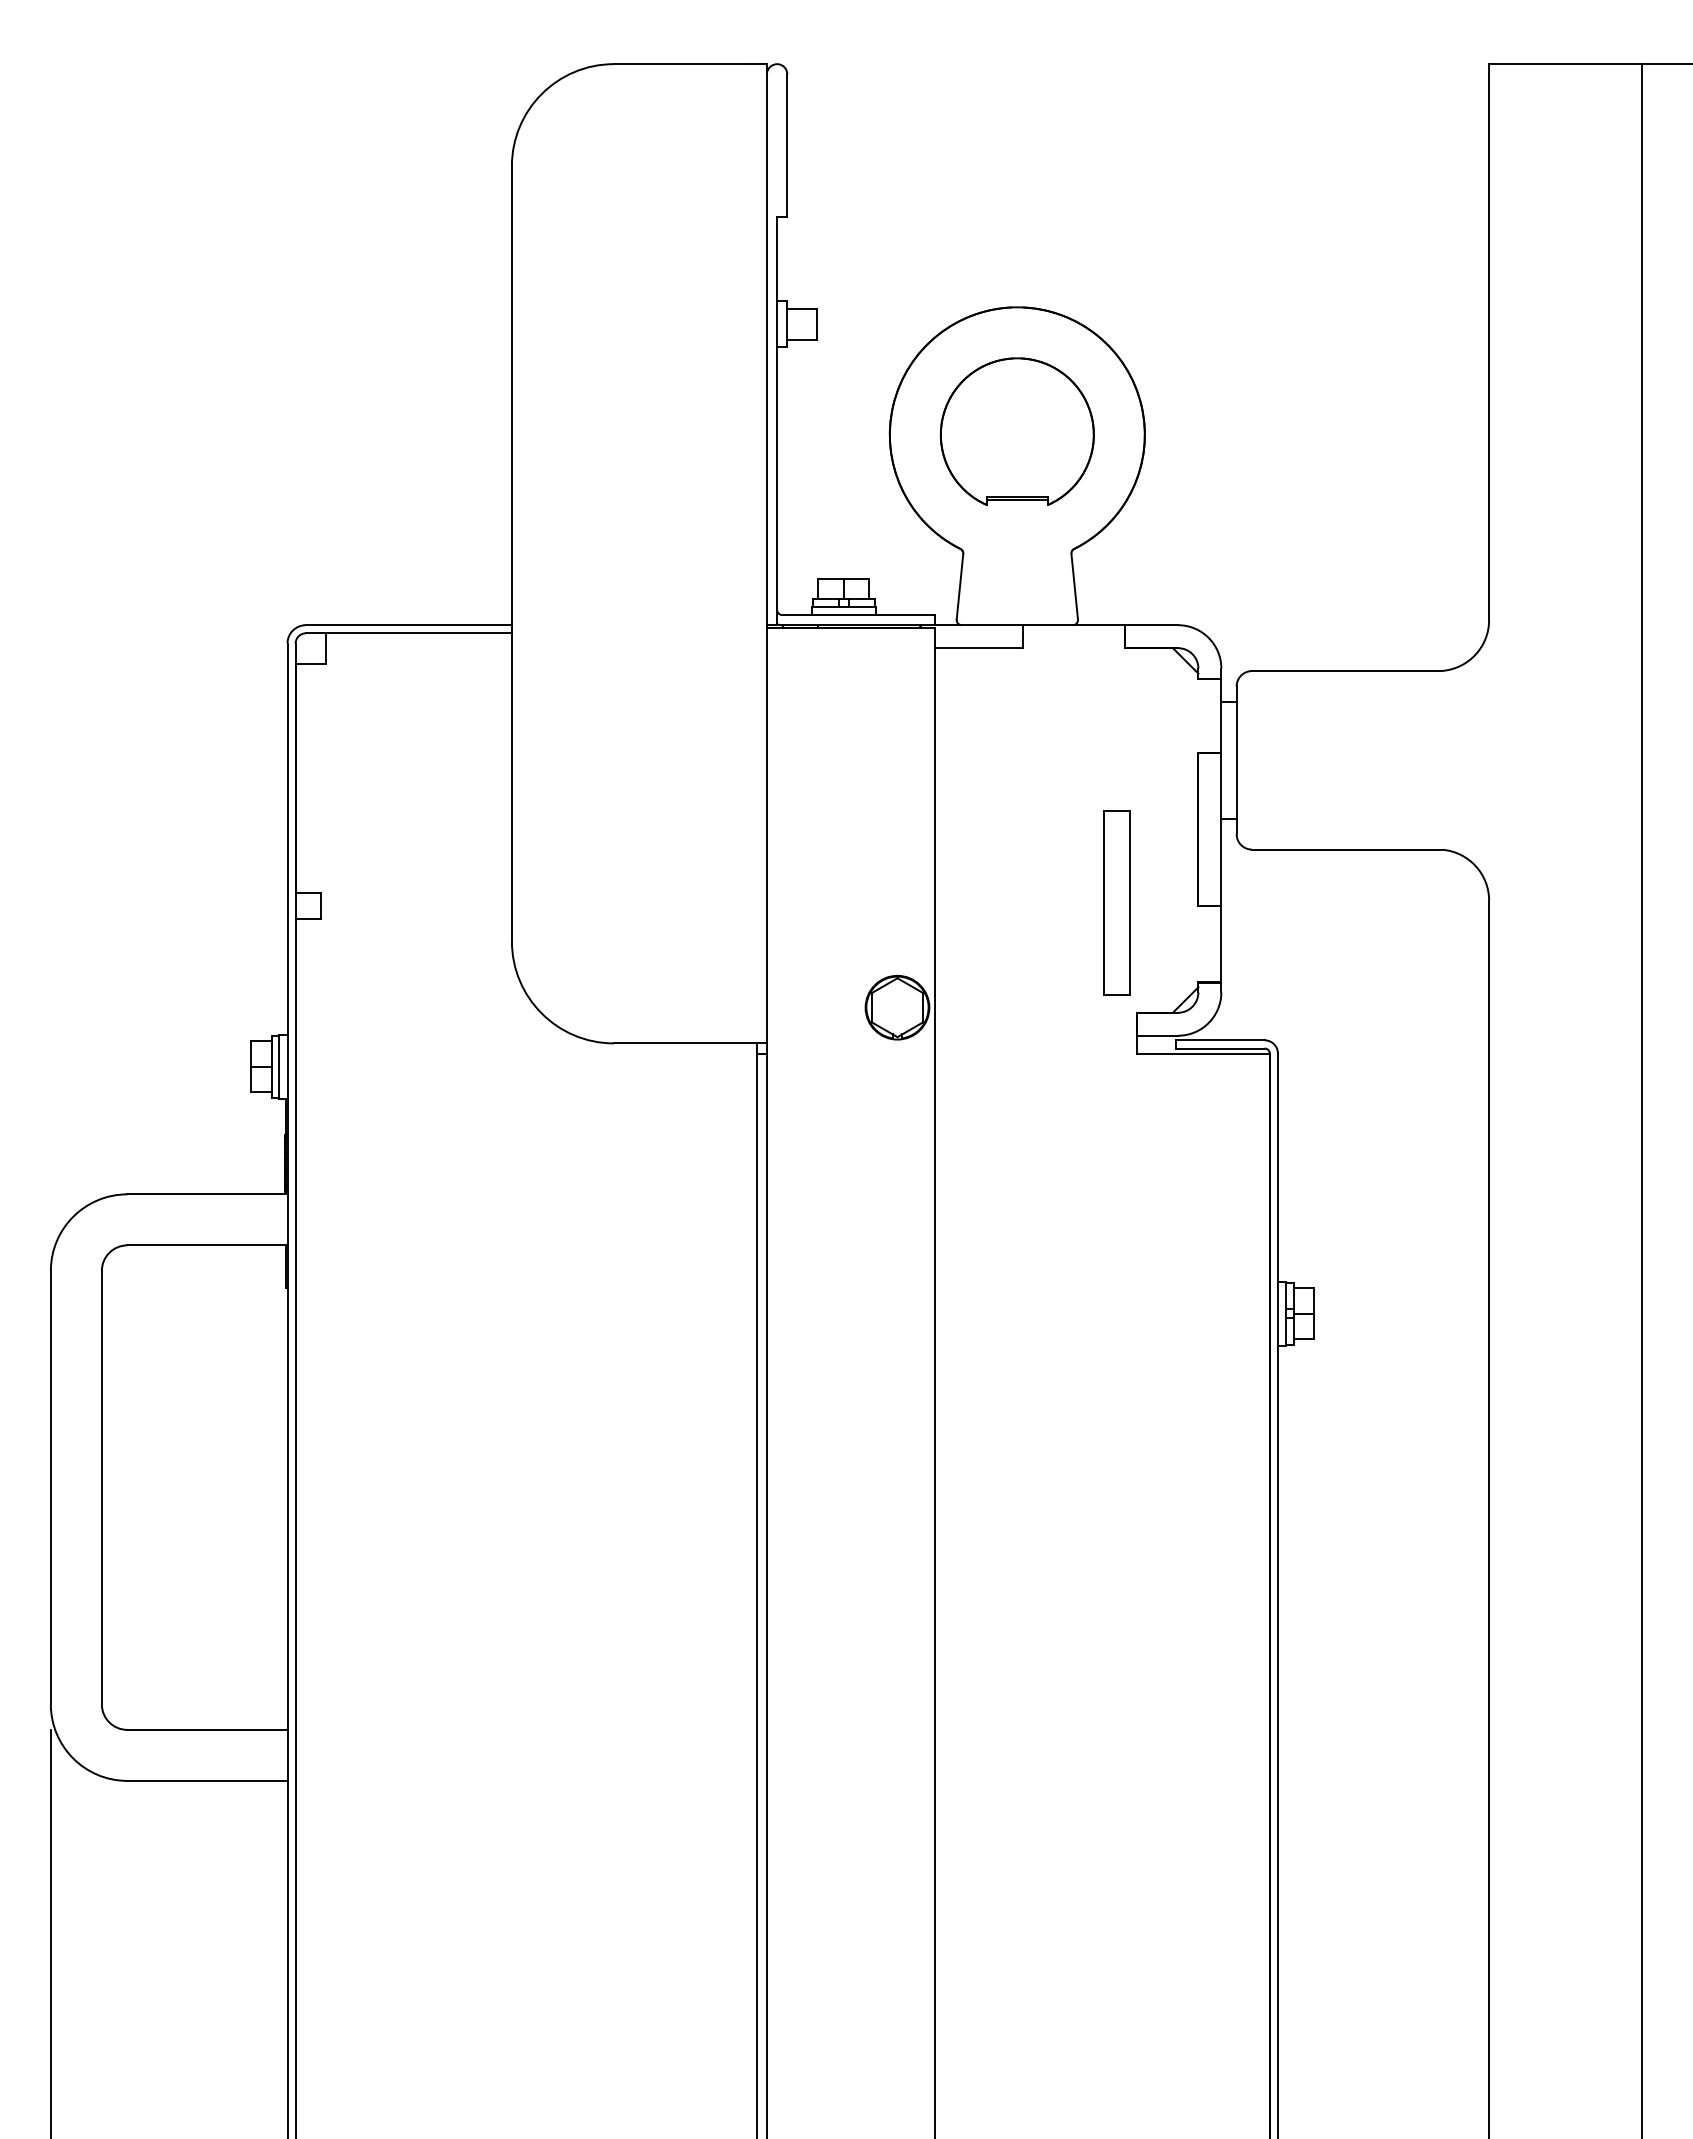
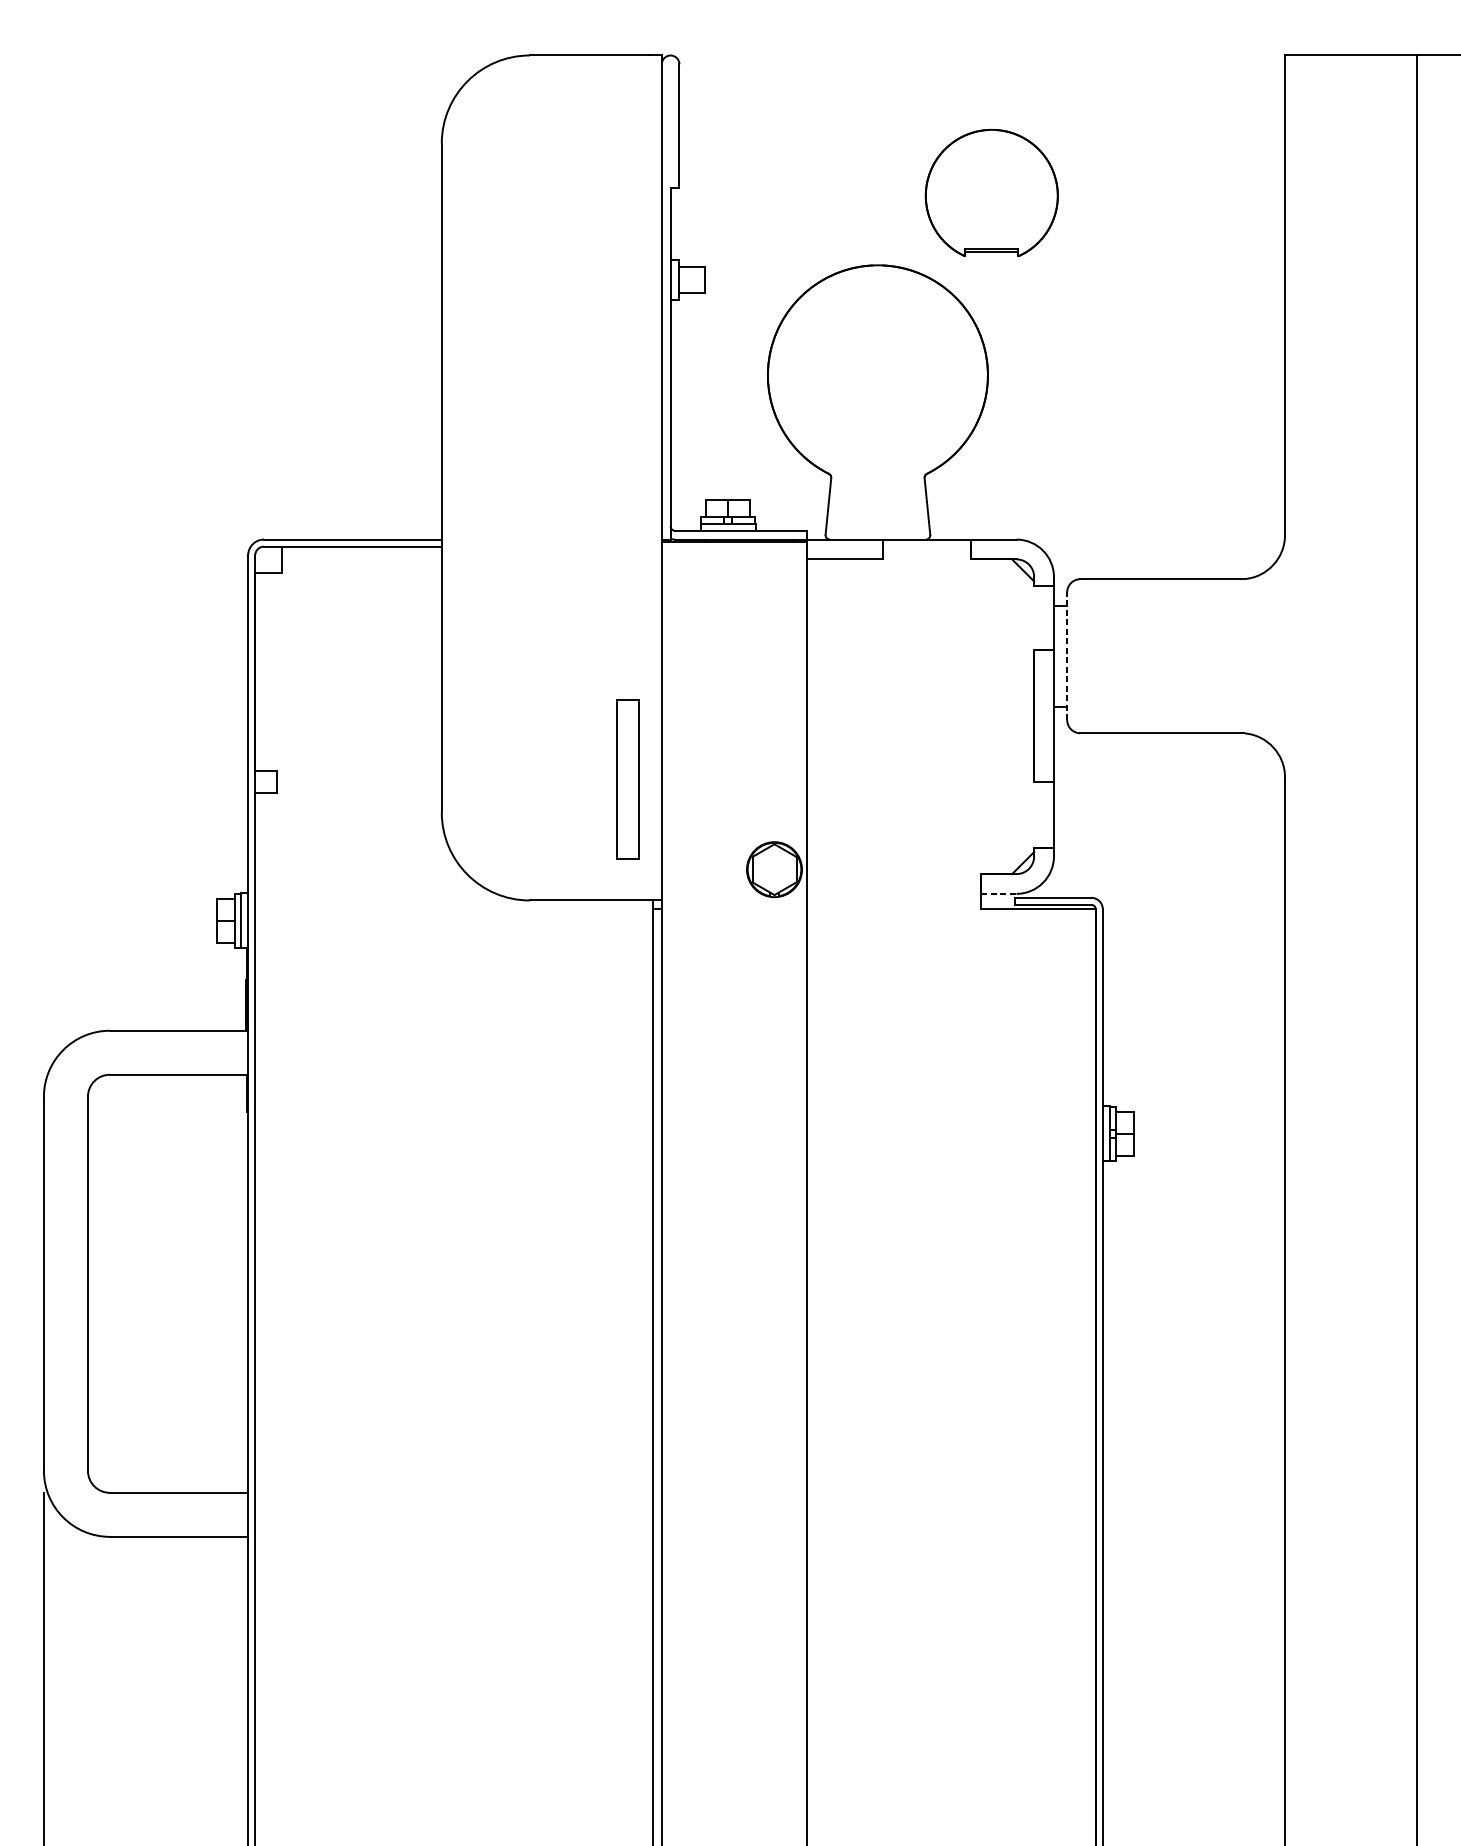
part: (1016, 431) -> (991, 192), moved
line: (1236, 760) -> (1067, 656), solid -> dashed
part: (1116, 902) -> (627, 778), moved
line: (1158, 1035) -> (999, 893), solid -> dashed

